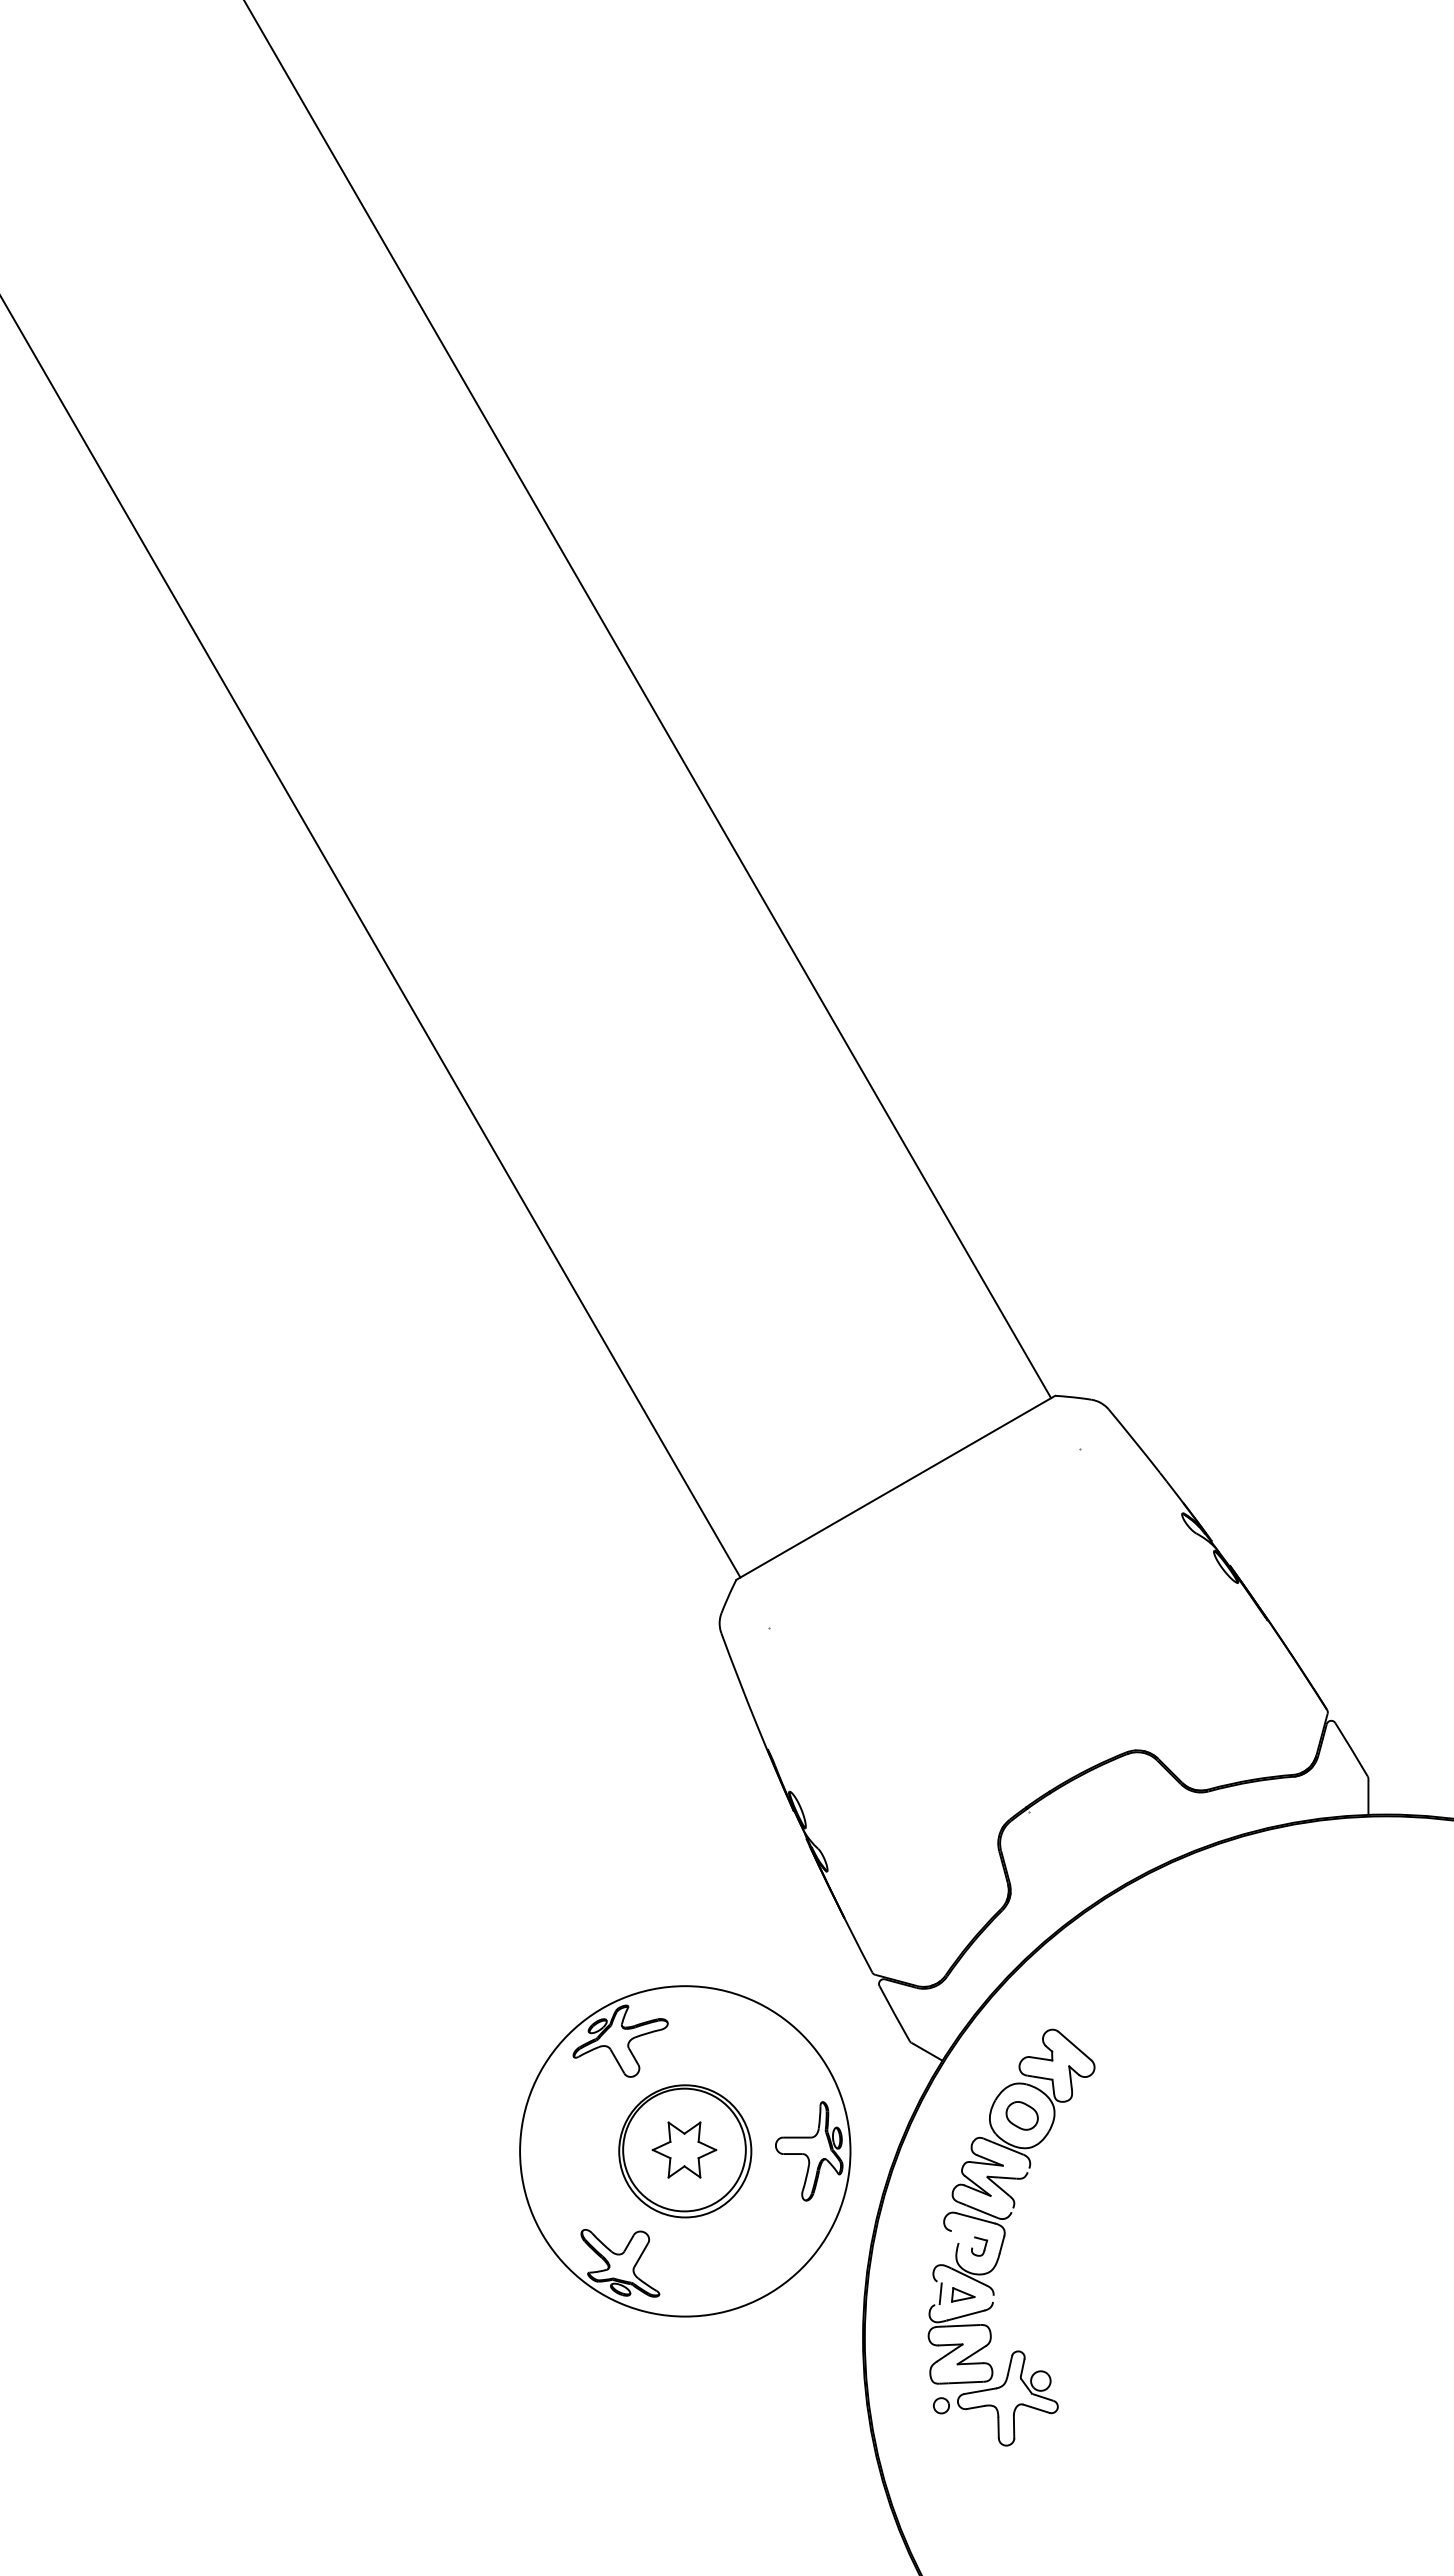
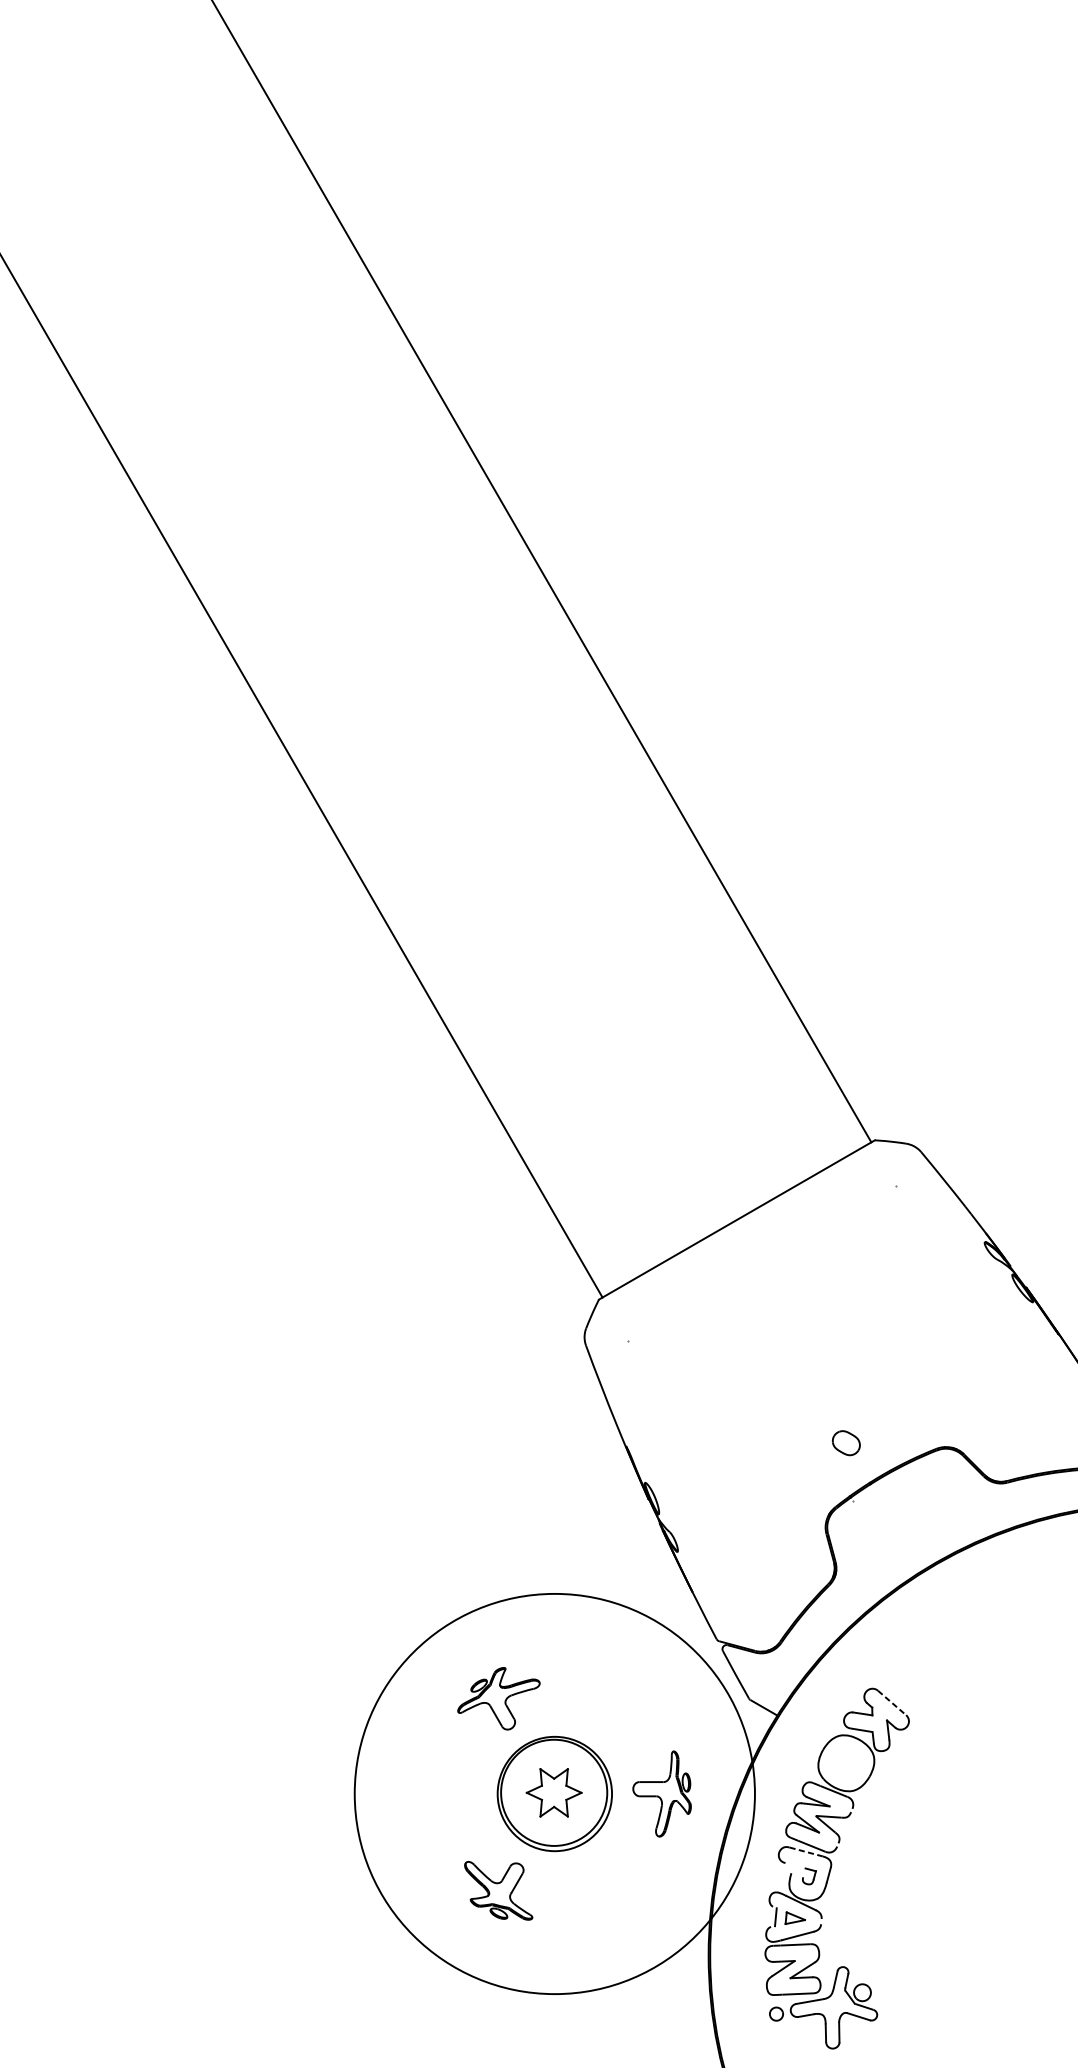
line: (1075, 2046) -> (892, 1703), solid -> dashed
part: (1021, 2115) -> (845, 1442), moved
circle: (685, 2151) -> (555, 1794), size x1.4
line: (975, 2218) -> (805, 1852), solid -> dashed

